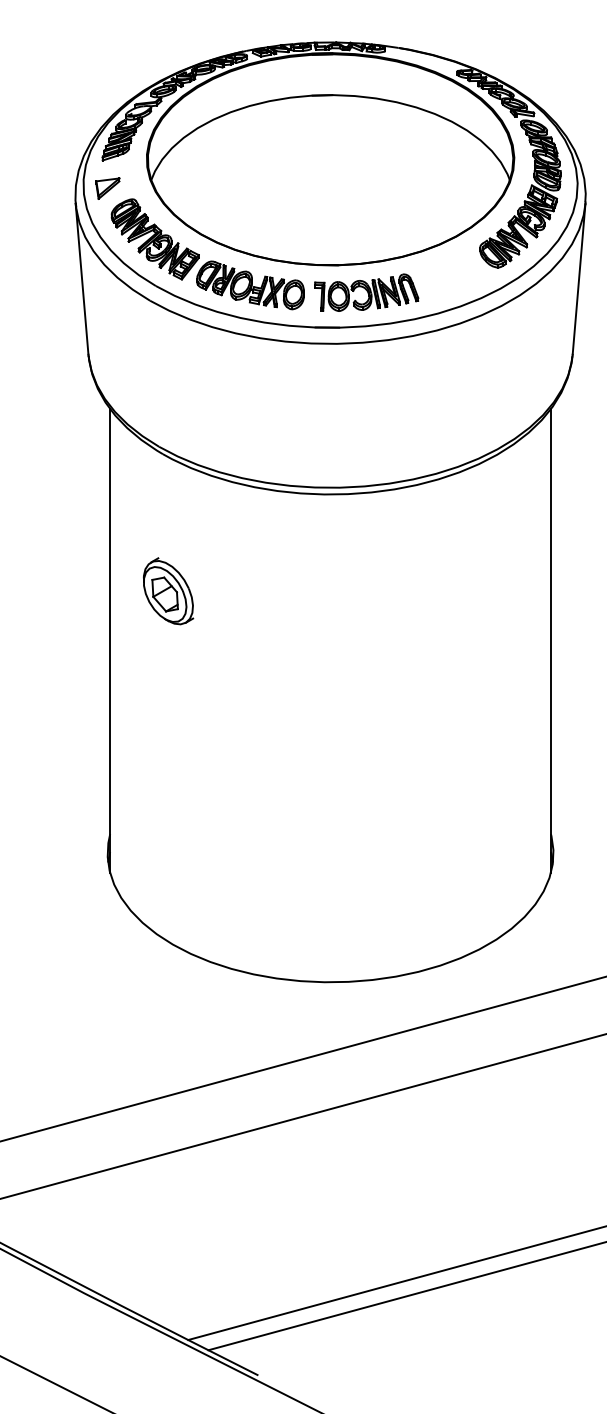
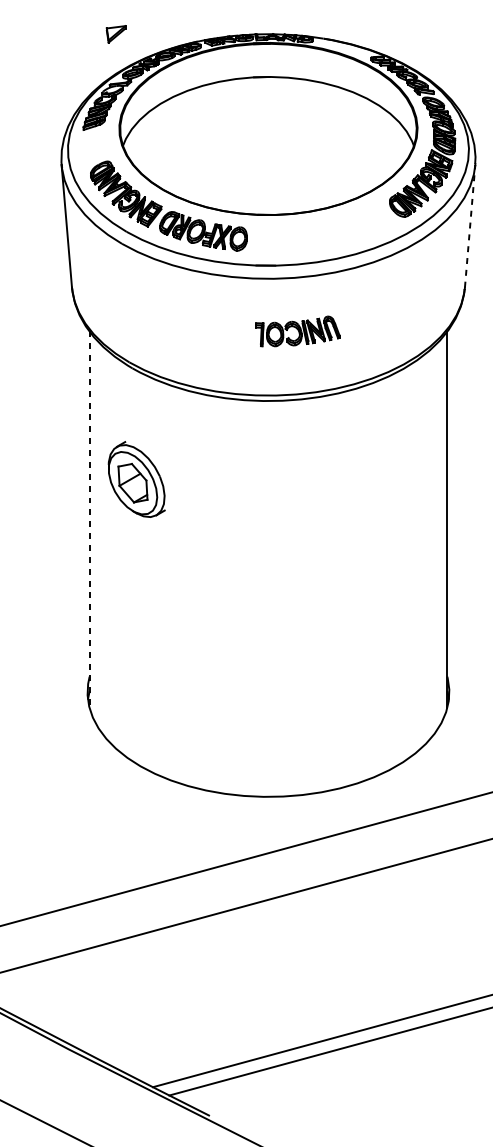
part: (107, 188) -> (115, 34), moved
line: (579, 279) -> (470, 226), solid -> dashed
part: (366, 292) -> (297, 331), moved
part: (168, 591) -> (136, 479), size x1.4
line: (110, 641) -> (89, 520), solid -> dashed

